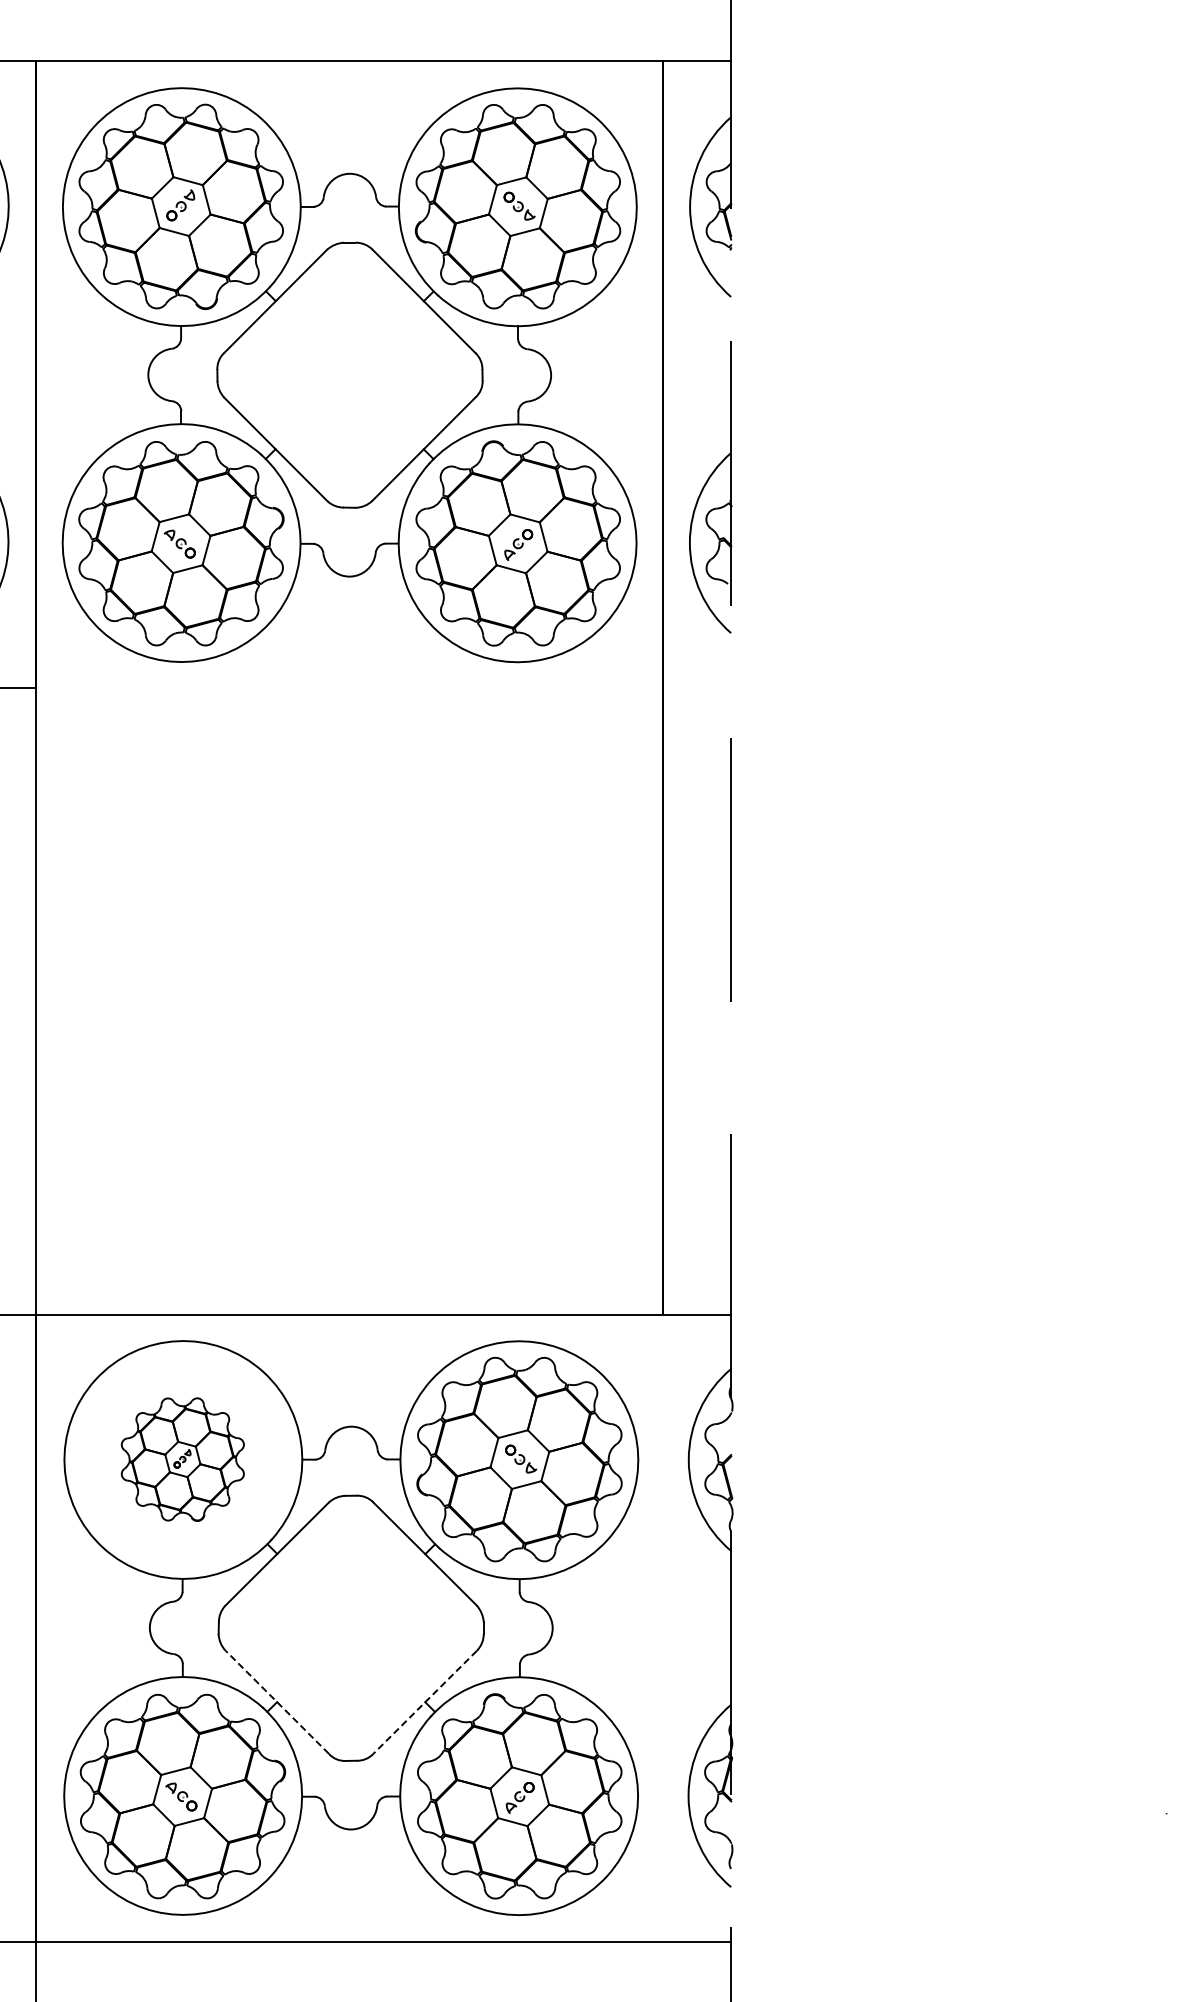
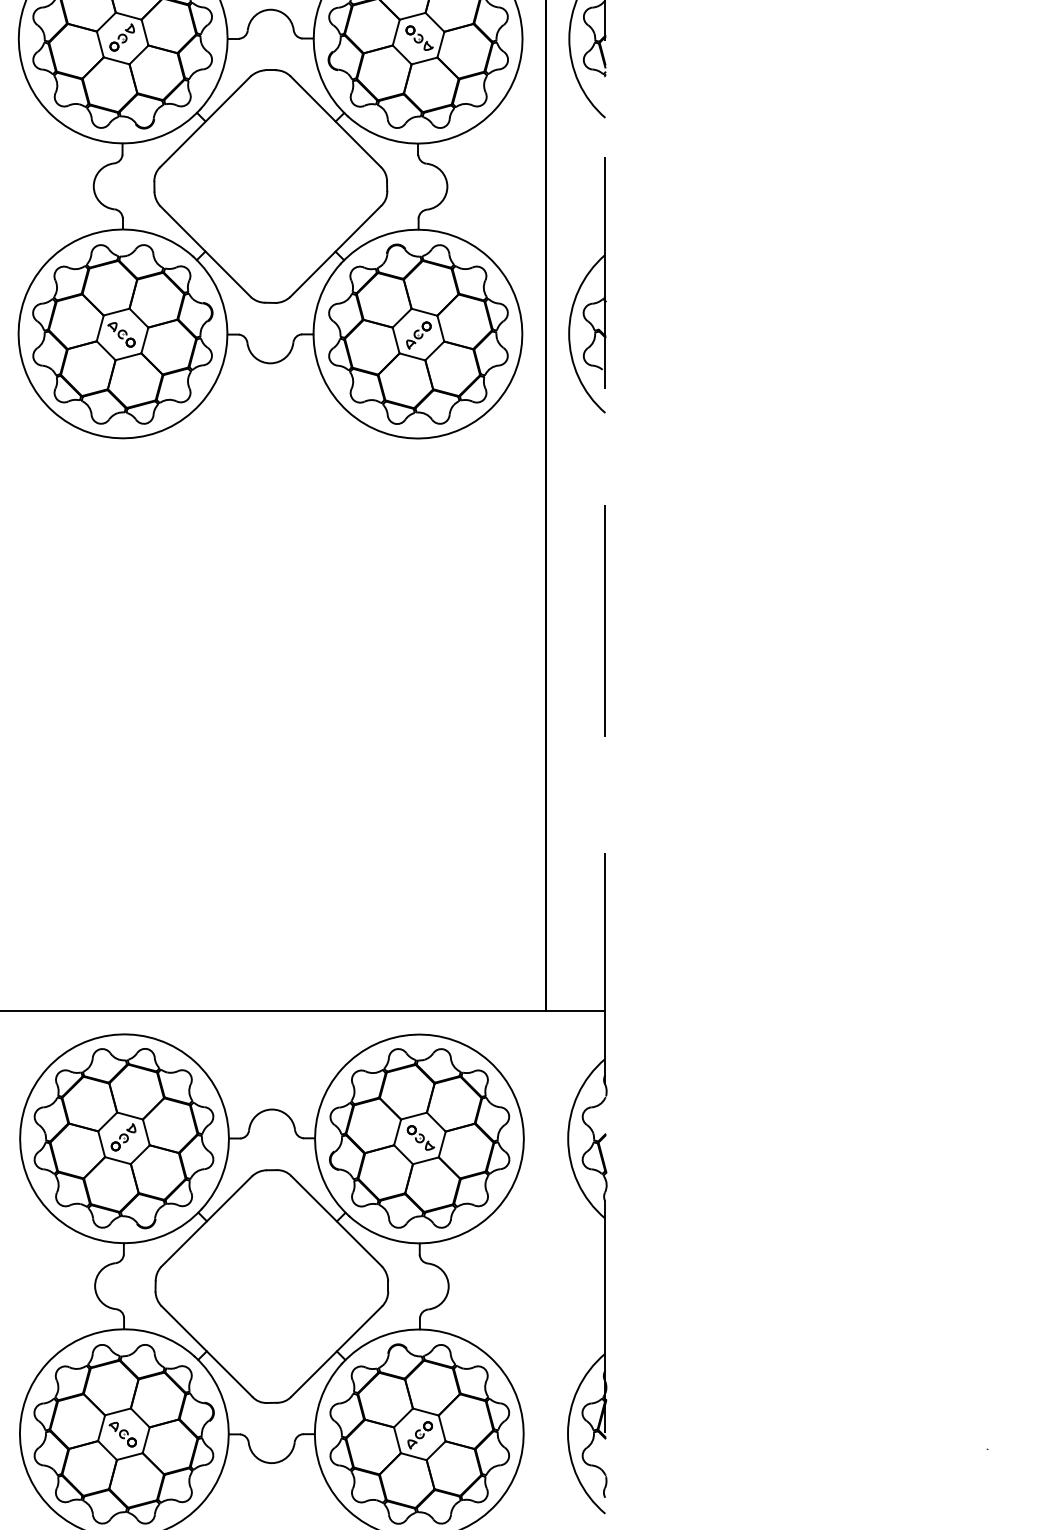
part: (182, 1459) -> (123, 1138), size x1.67
line: (277, 1702) -> (207, 1351), dashed -> solid
line: (425, 1702) -> (337, 1351), dashed -> solid

